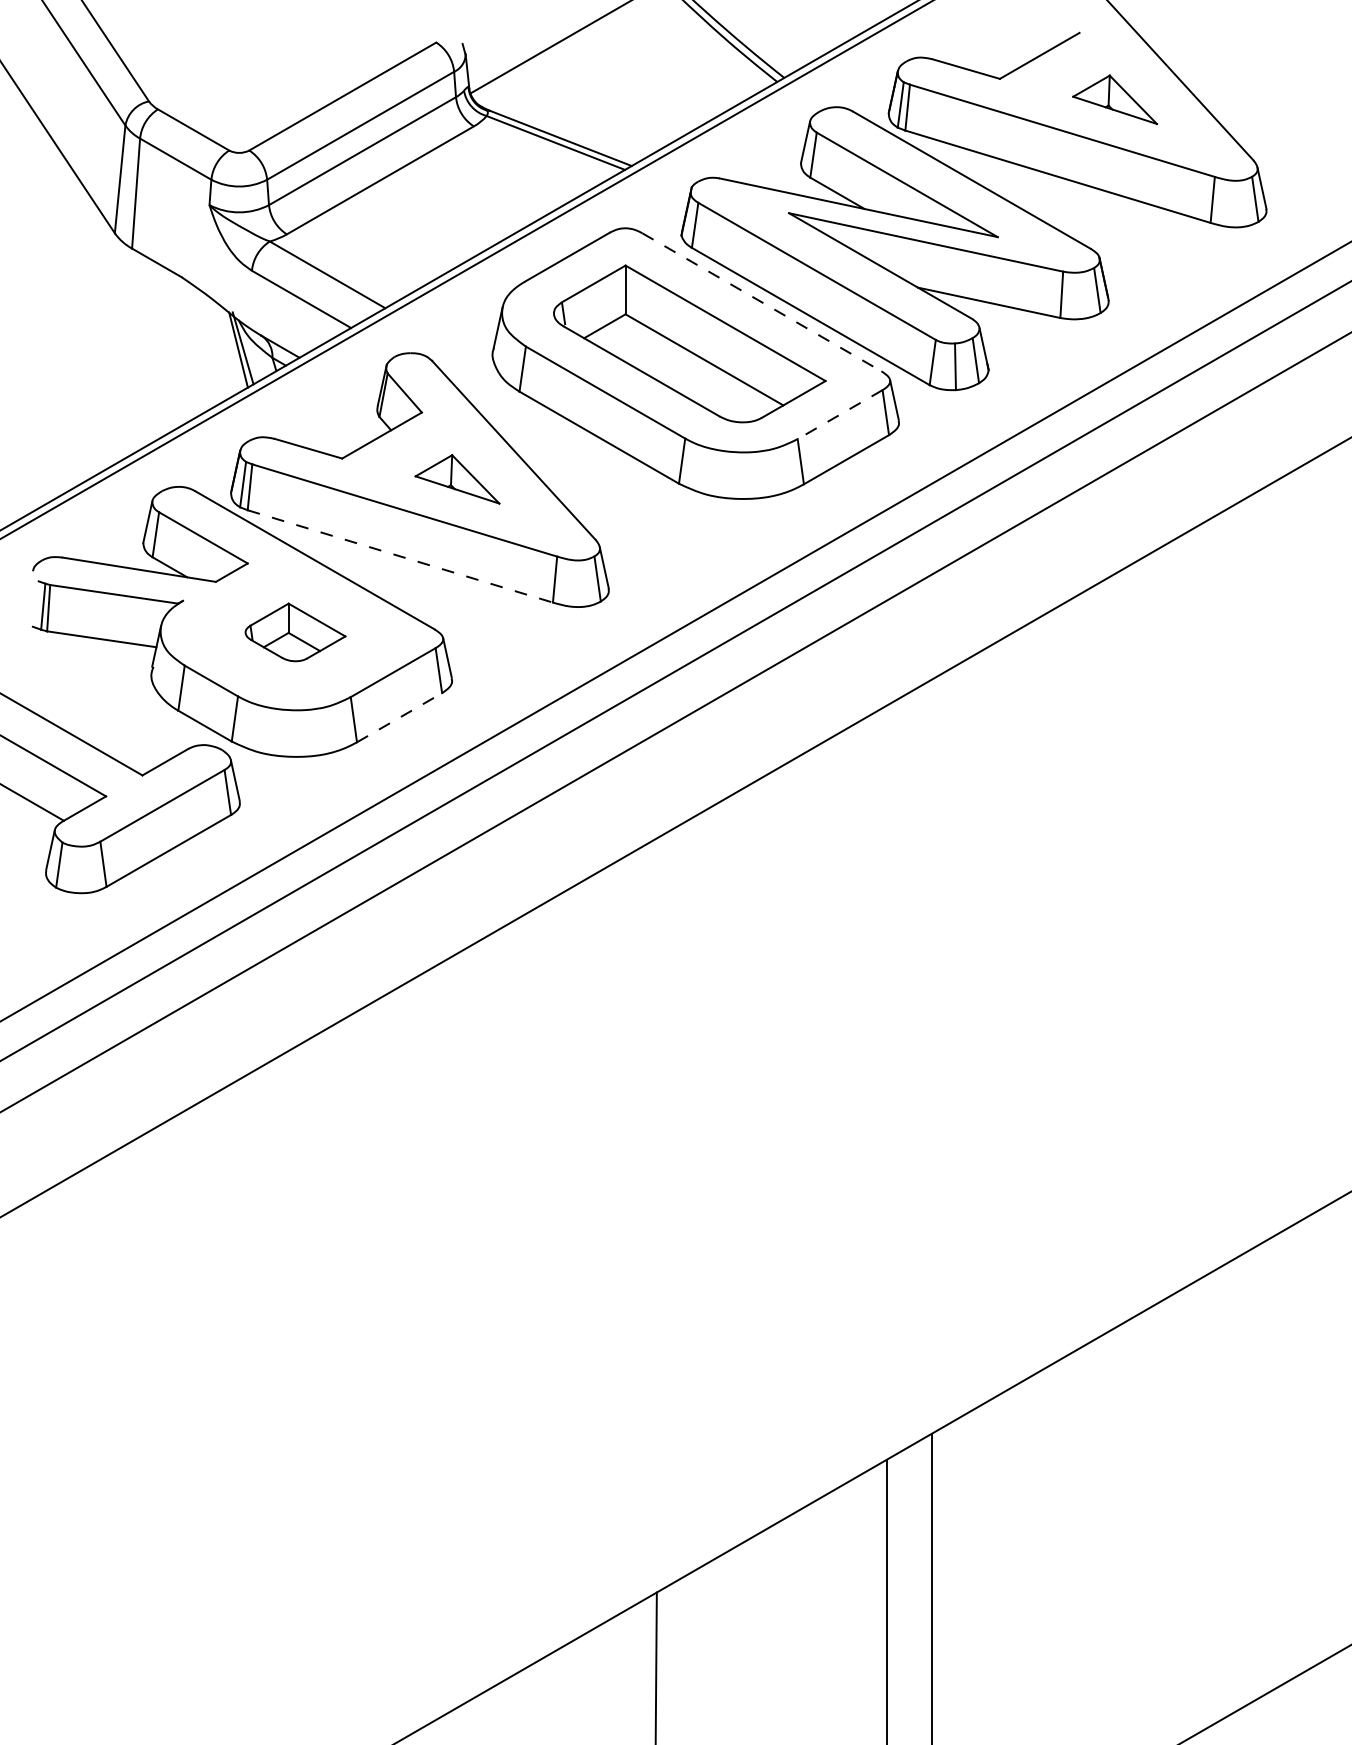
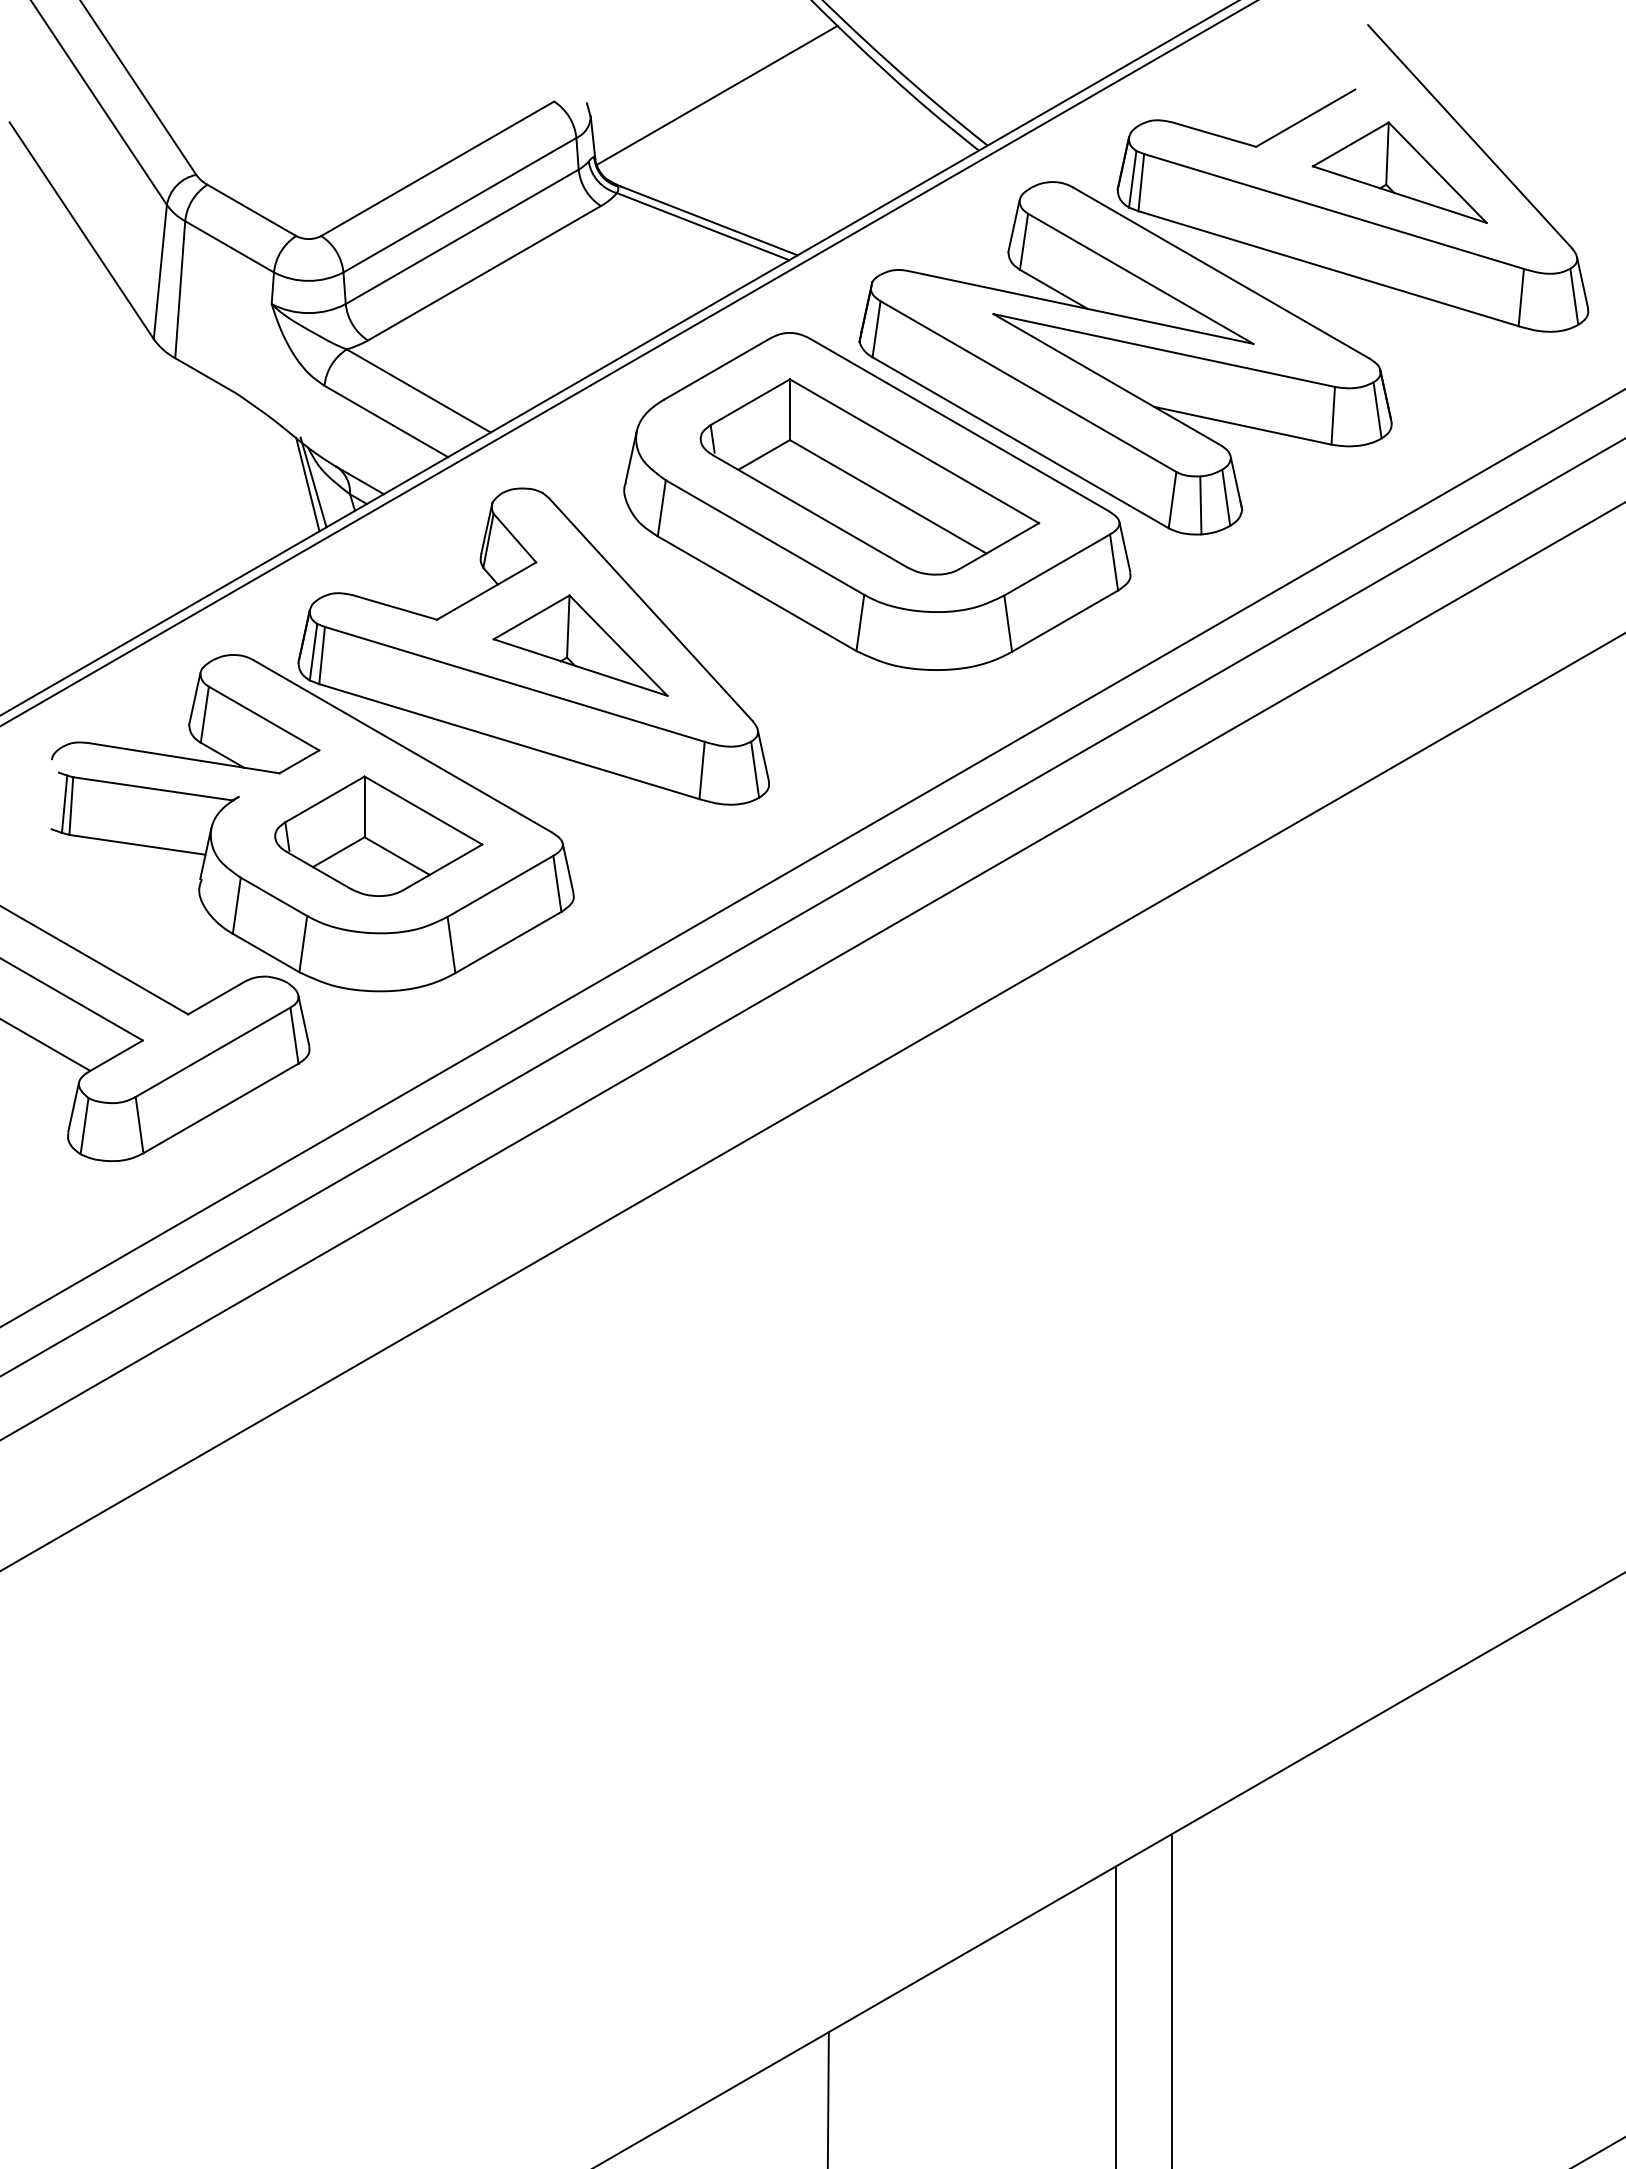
part: (1114, 99) -> (1398, 172), size x1.67
line: (761, 302) -> (959, 425), dashed -> solid
line: (839, 414) -> (1056, 564), dashed -> solid
part: (457, 479) -> (580, 645), size x1.67
line: (400, 556) -> (509, 741), dashed -> solid
part: (295, 632) -> (378, 836), size x1.67
line: (399, 717) -> (508, 942), dashed -> solid

